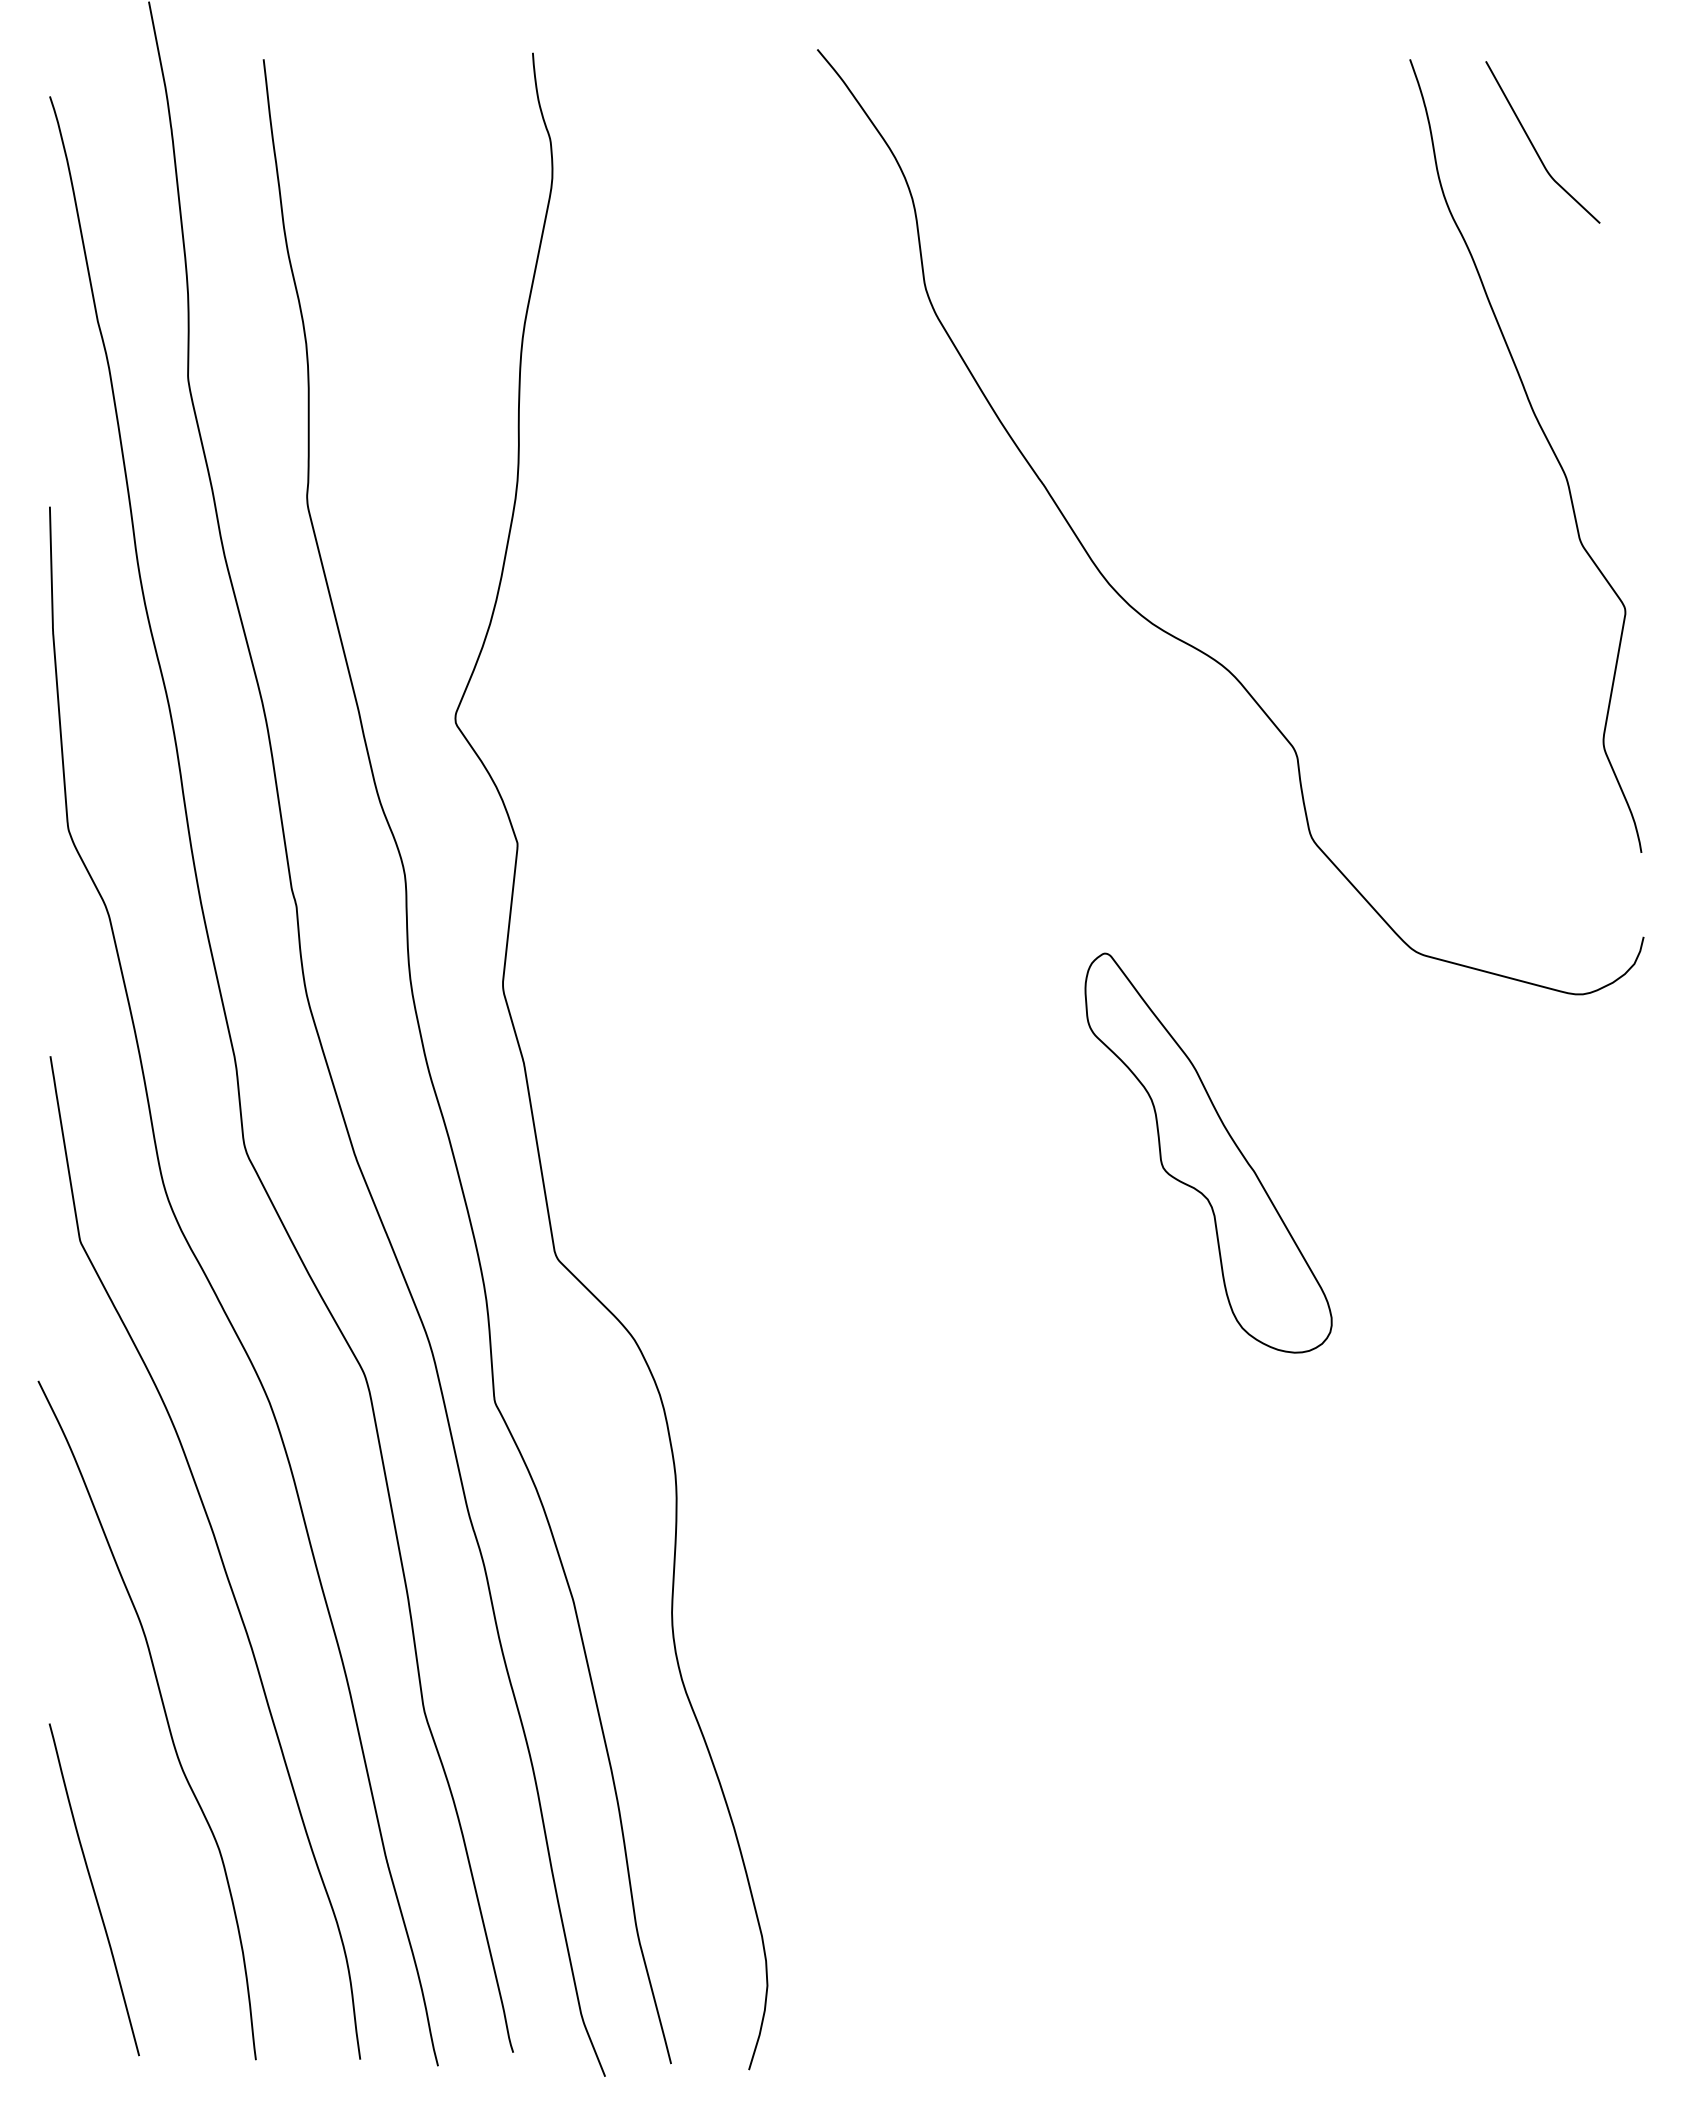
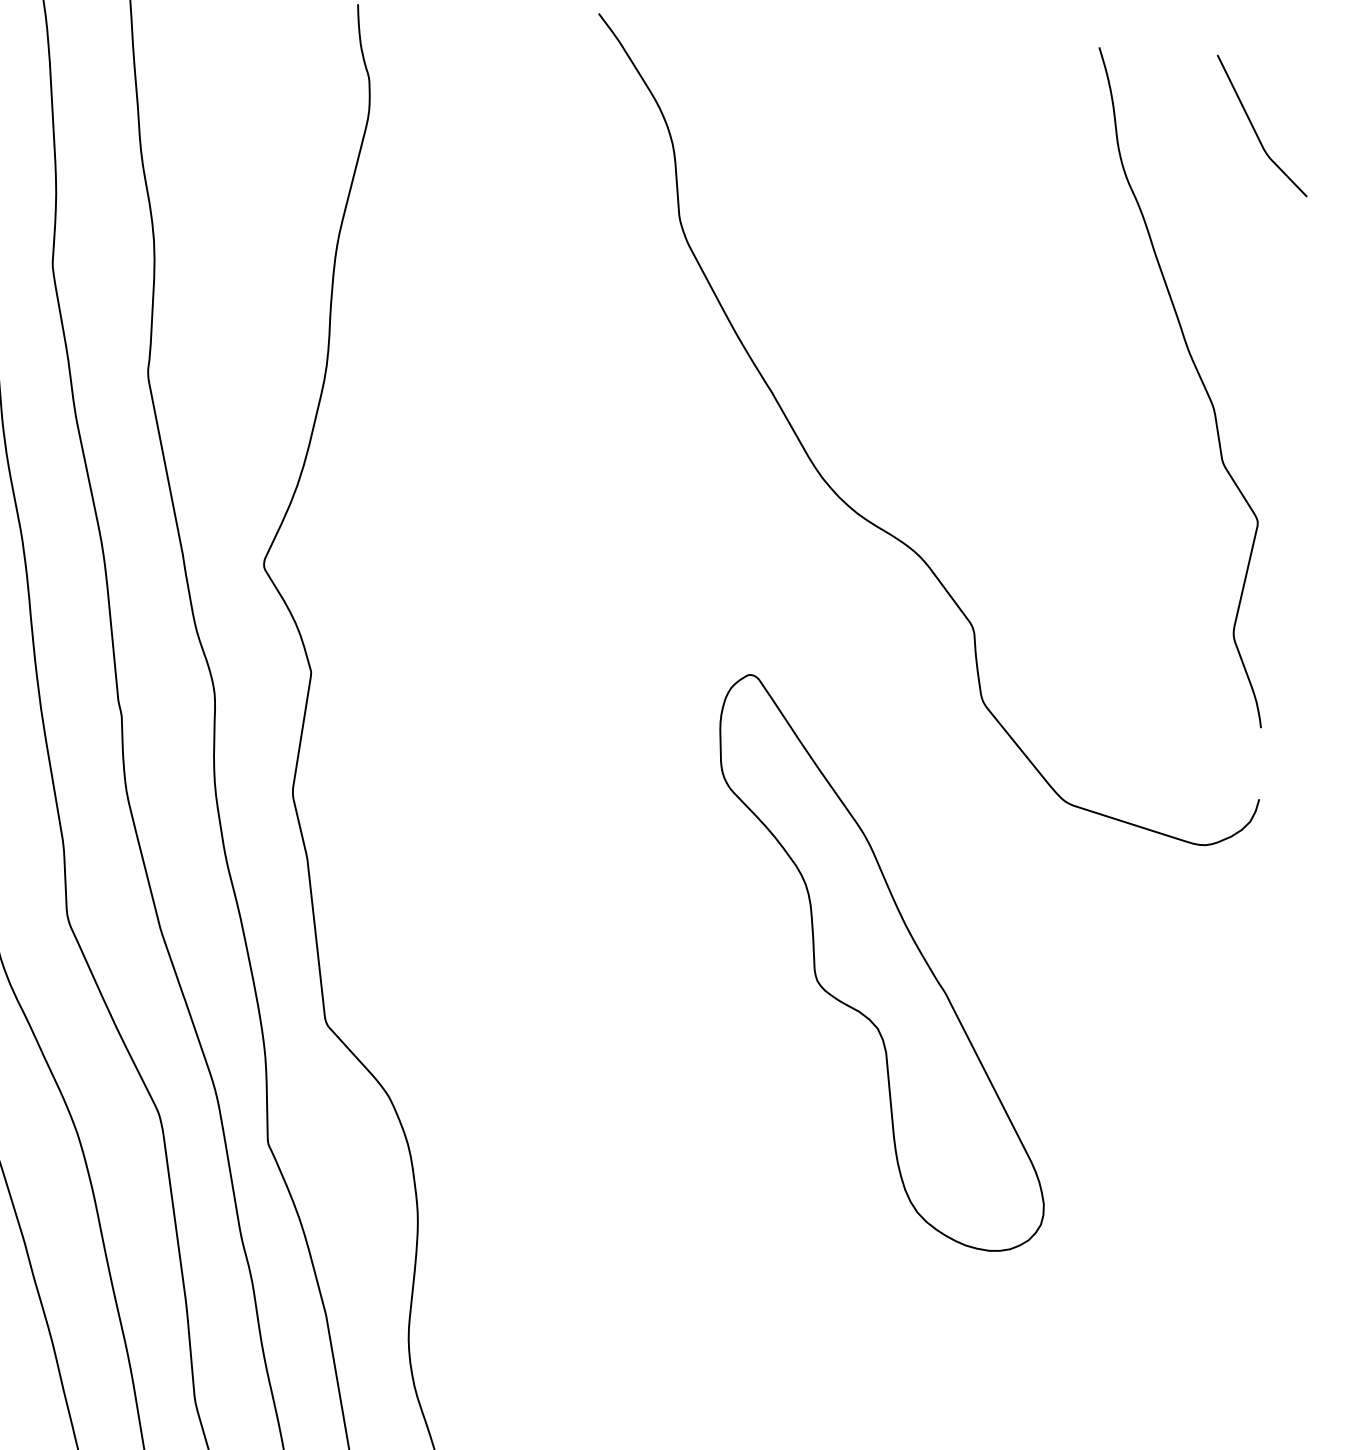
curve: (1534, 146) -> (1254, 129), moved
part: (1208, 1152) -> (882, 962), size x1.67

